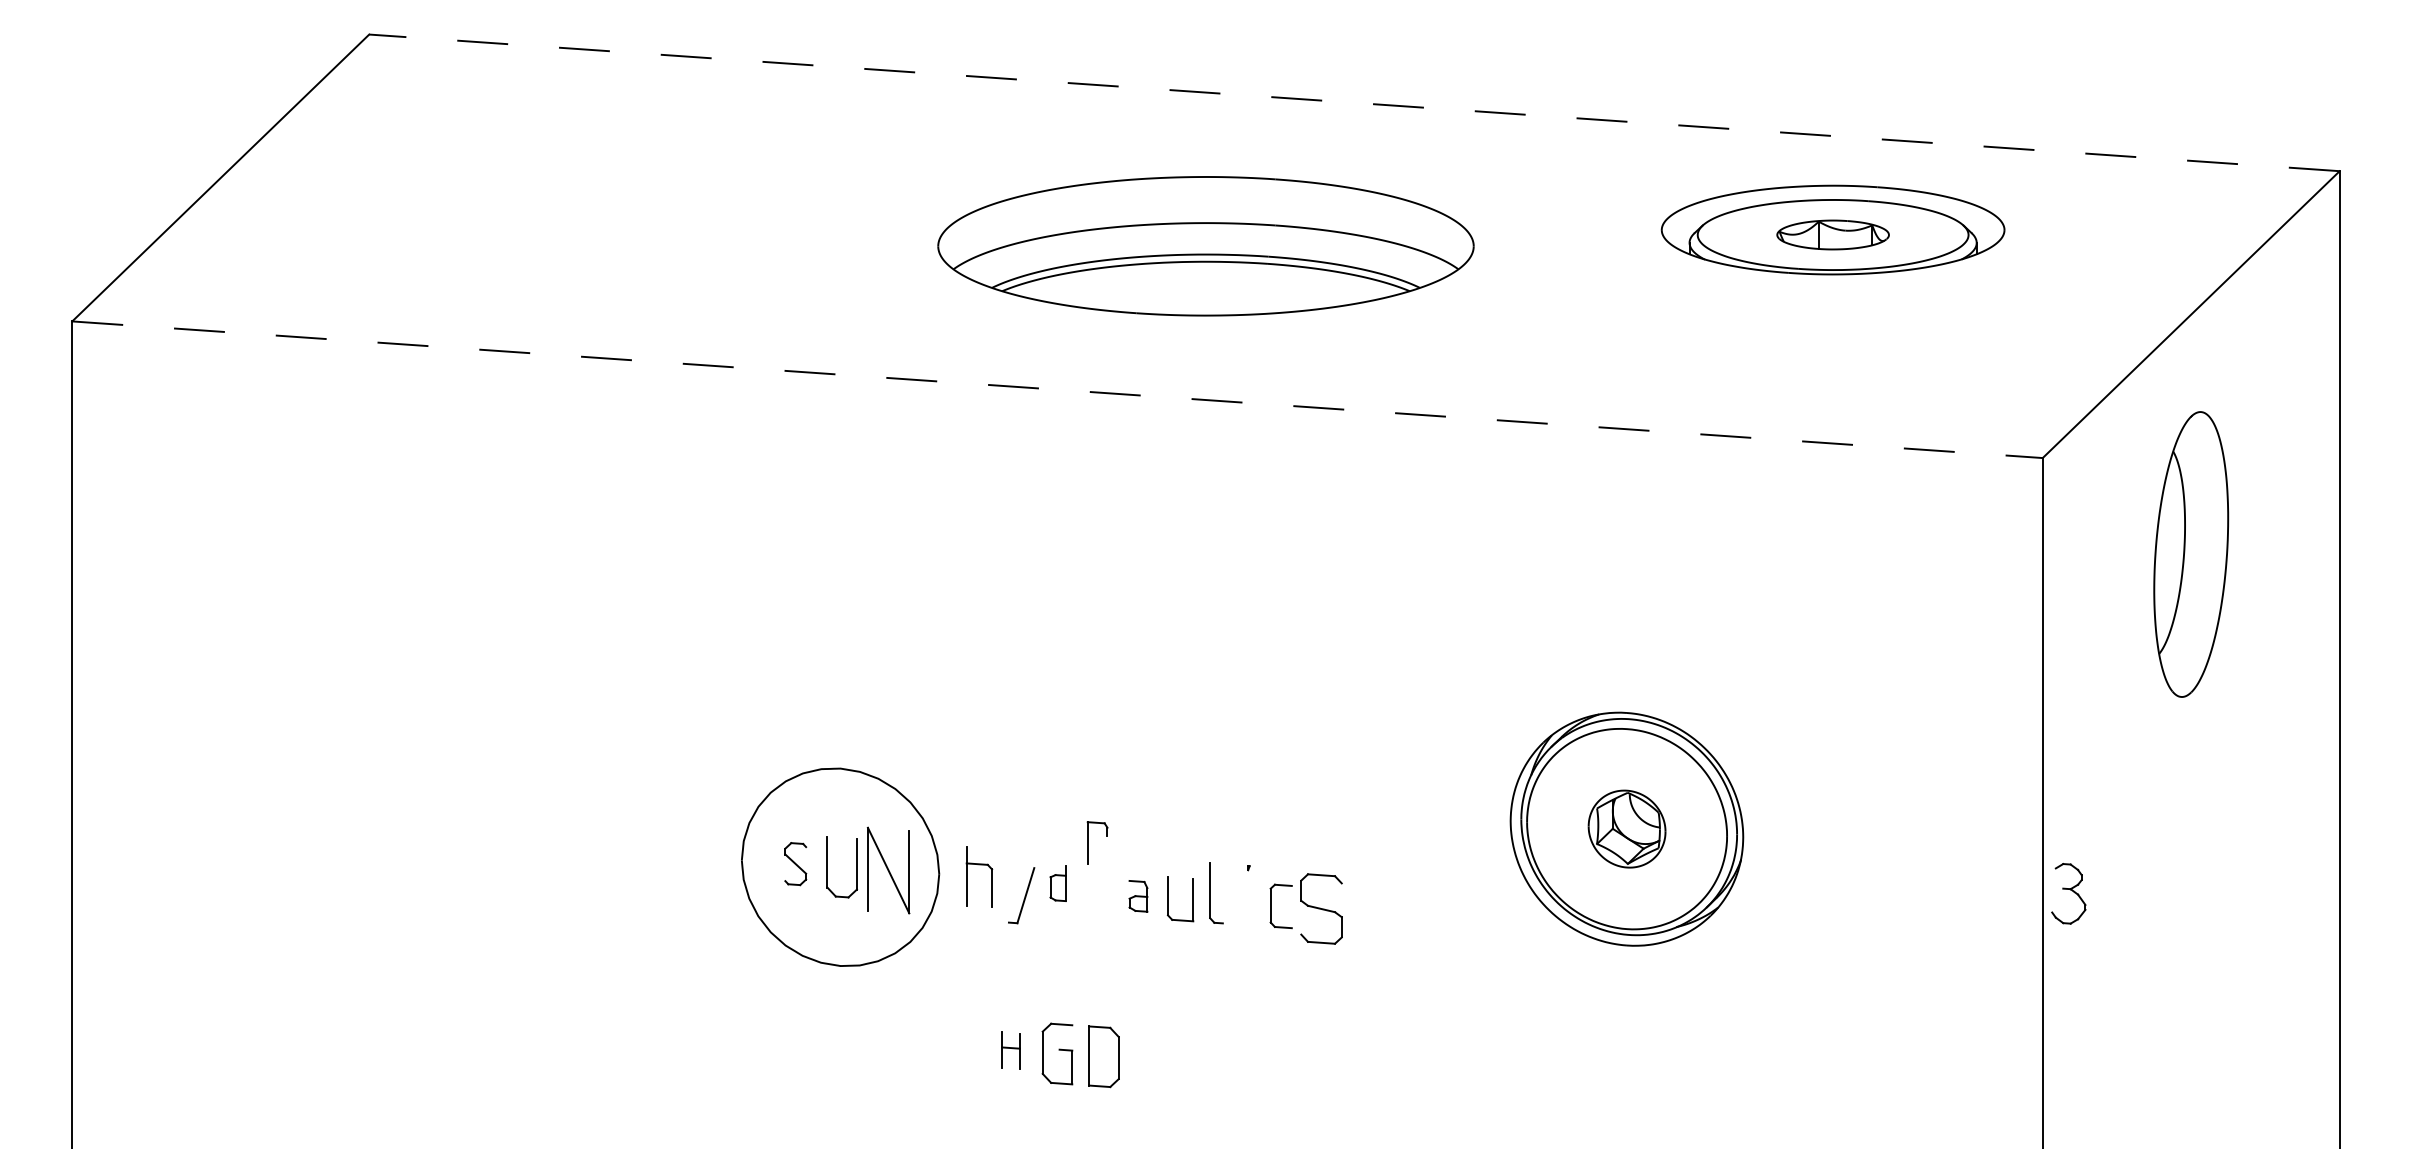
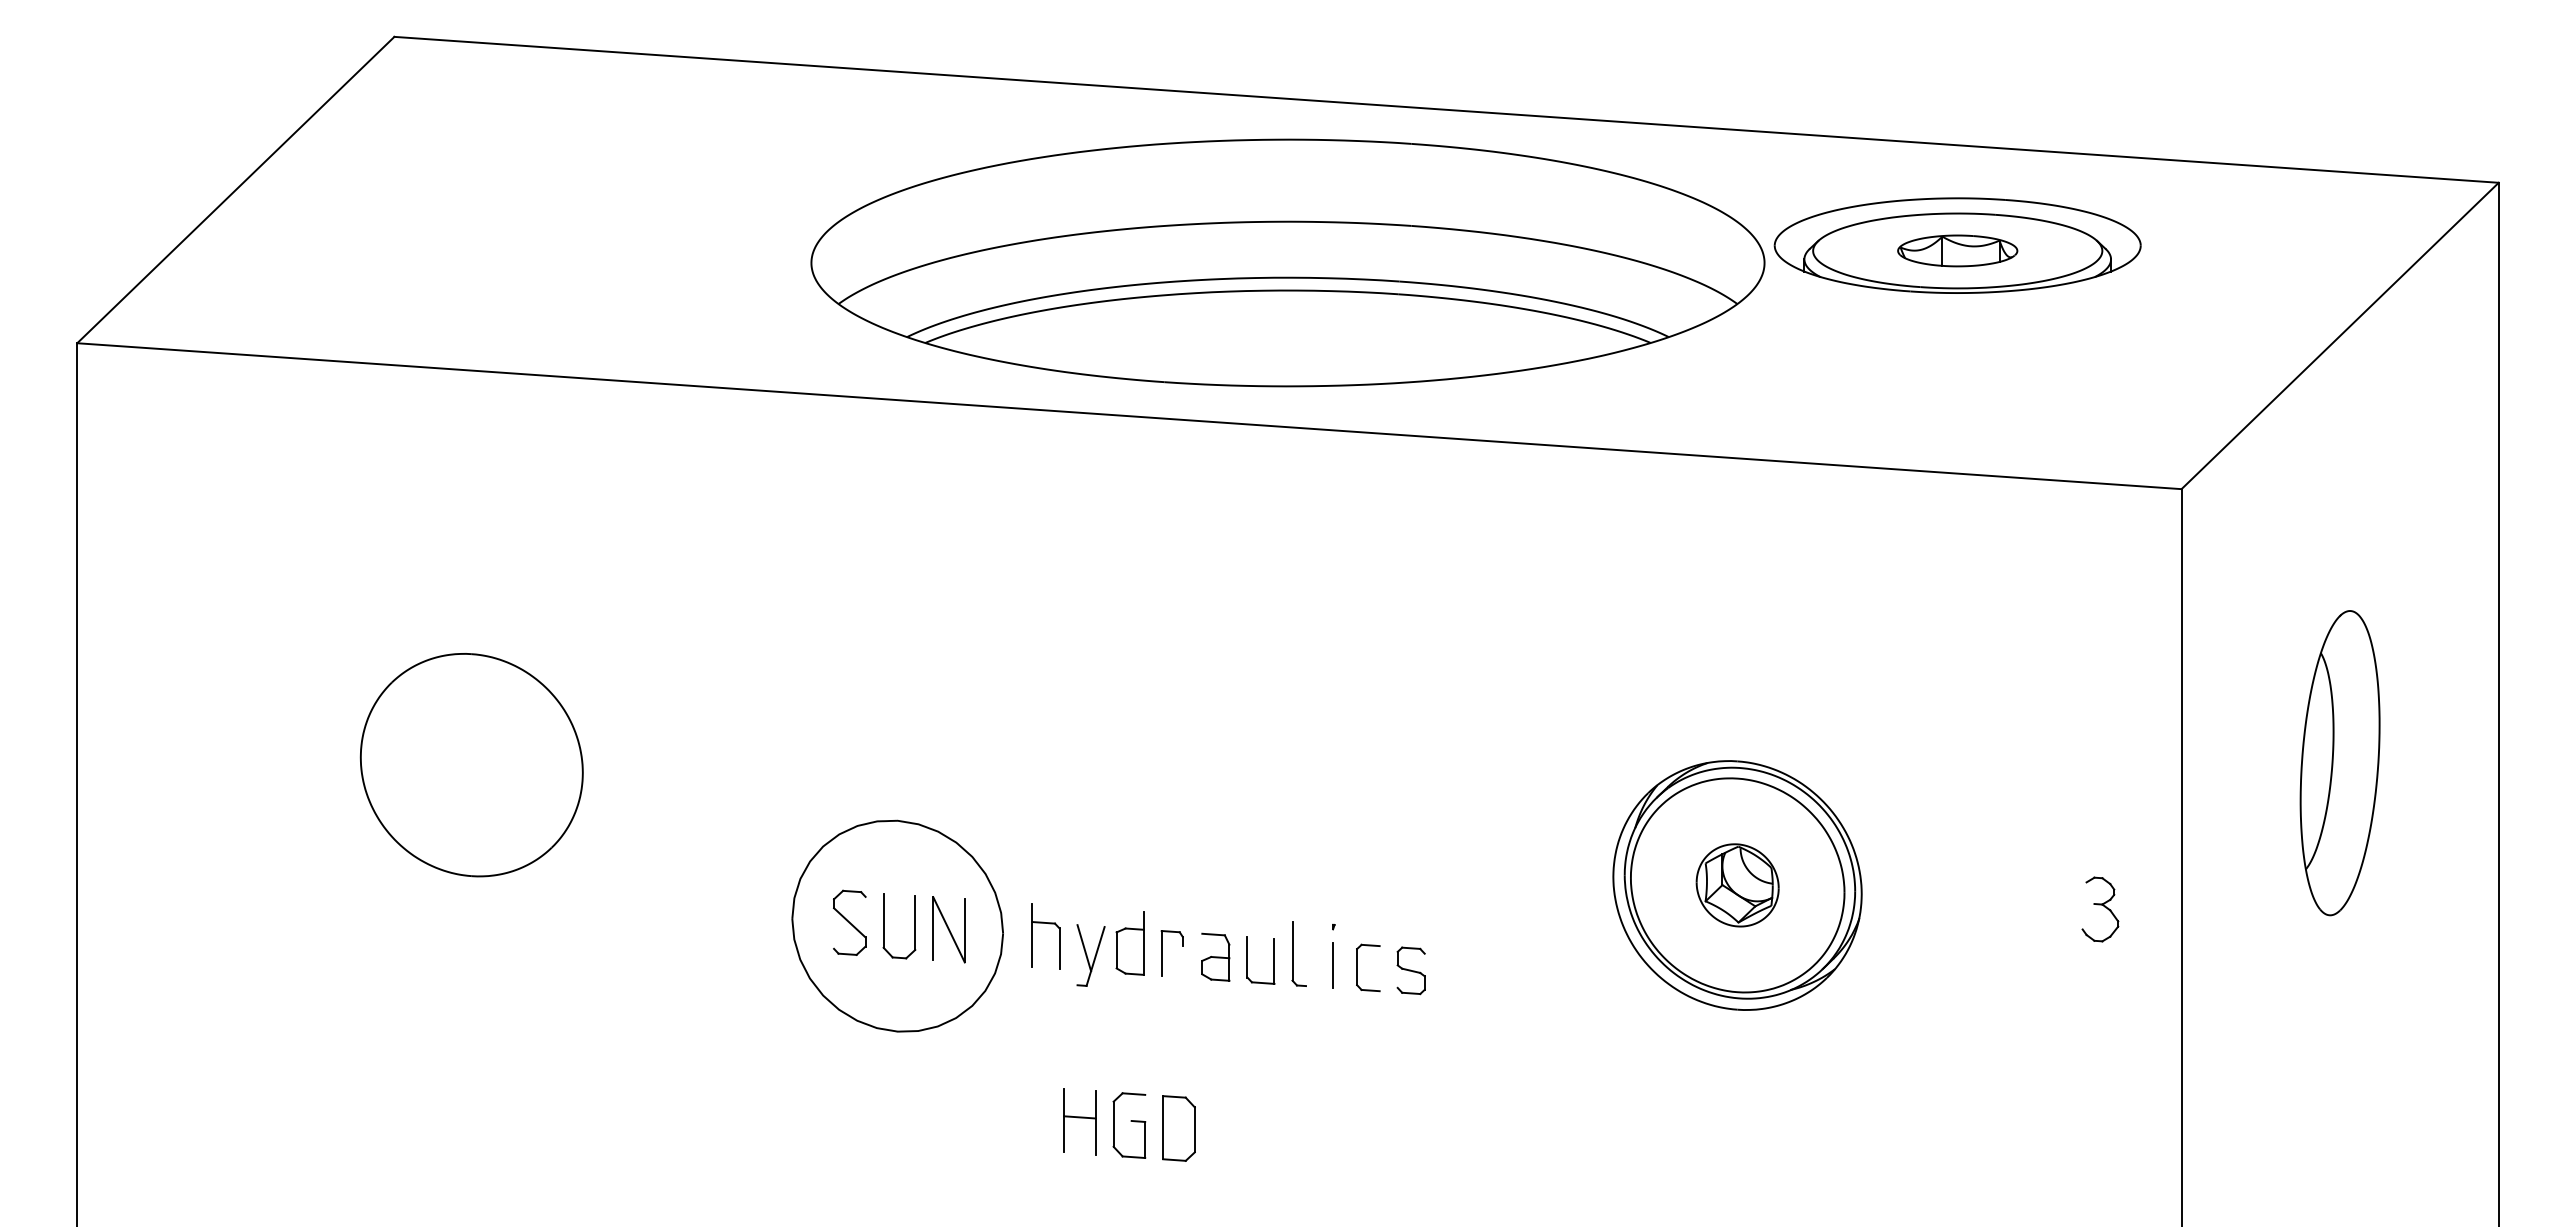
line: (1354, 102) -> (1446, 109), dashed -> solid
part: (1205, 245) -> (1287, 262), size x1.67
line: (1057, 390) -> (1129, 416), dashed -> solid
part: (2190, 554) -> (2339, 763), moved
part: (441, 716) -> (471, 765), added
part: (1088, 843) -> (1162, 953), moved
part: (795, 863) -> (849, 922), size x1.43
part: (888, 870) -> (948, 929), size x0.71
part: (1057, 883) -> (1129, 943), size x1.67
line: (1015, 888) -> (1084, 948), added
part: (2068, 893) -> (2100, 909), moved
part: (1138, 895) -> (1215, 956), size x1.43
line: (1248, 903) -> (1333, 964), added
part: (1320, 908) -> (1410, 970), size x0.62
part: (1010, 1050) -> (1079, 1121), size x1.67

